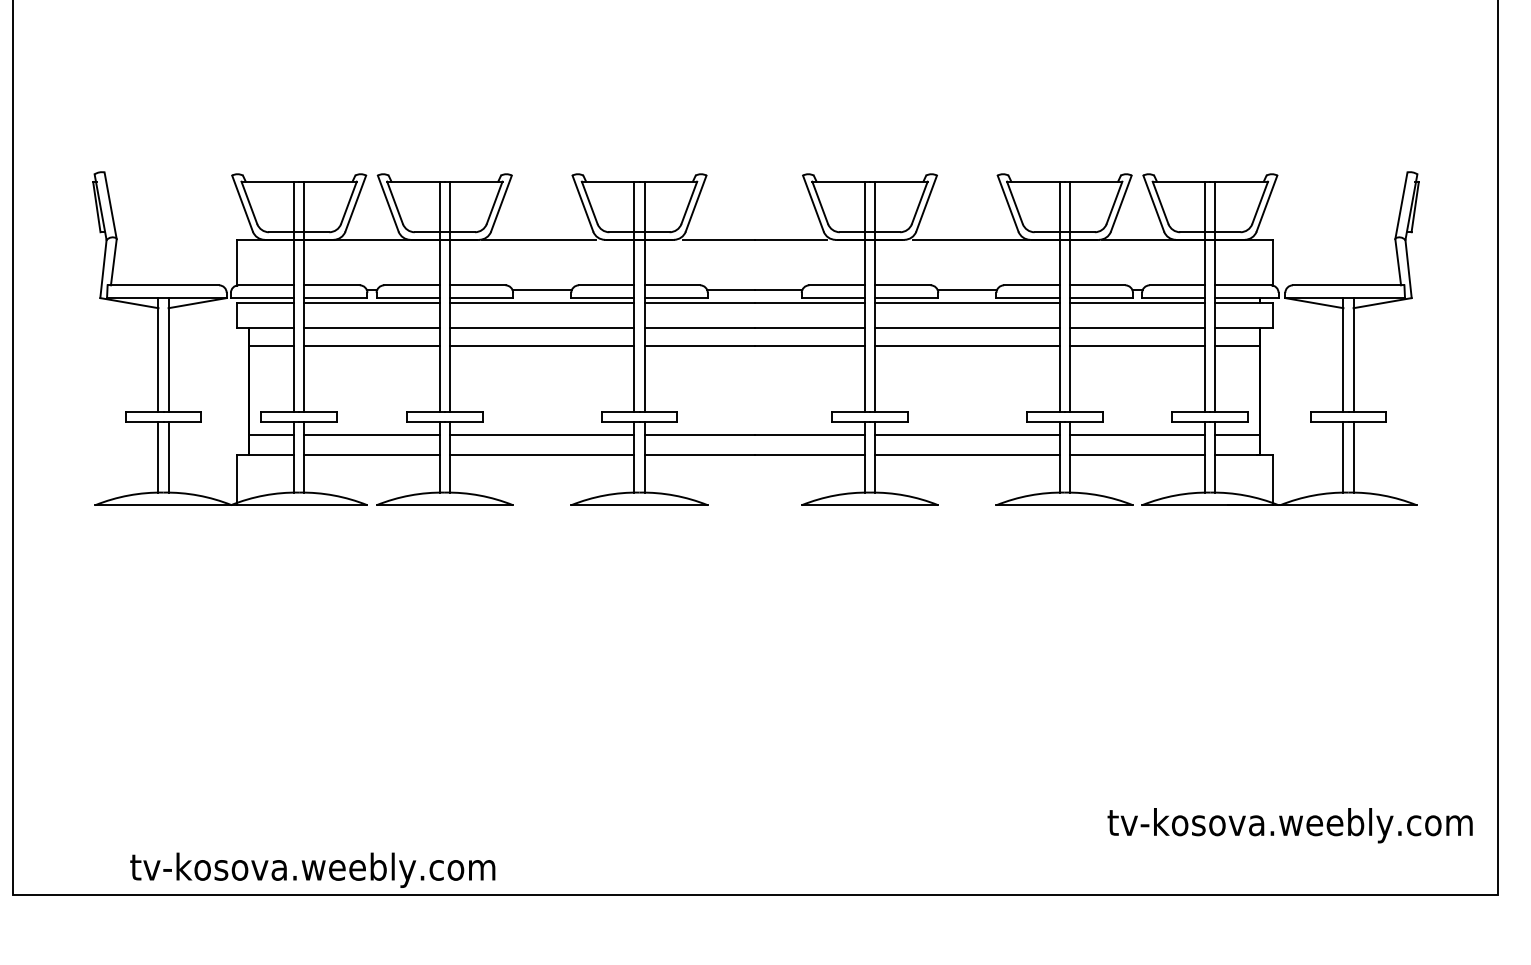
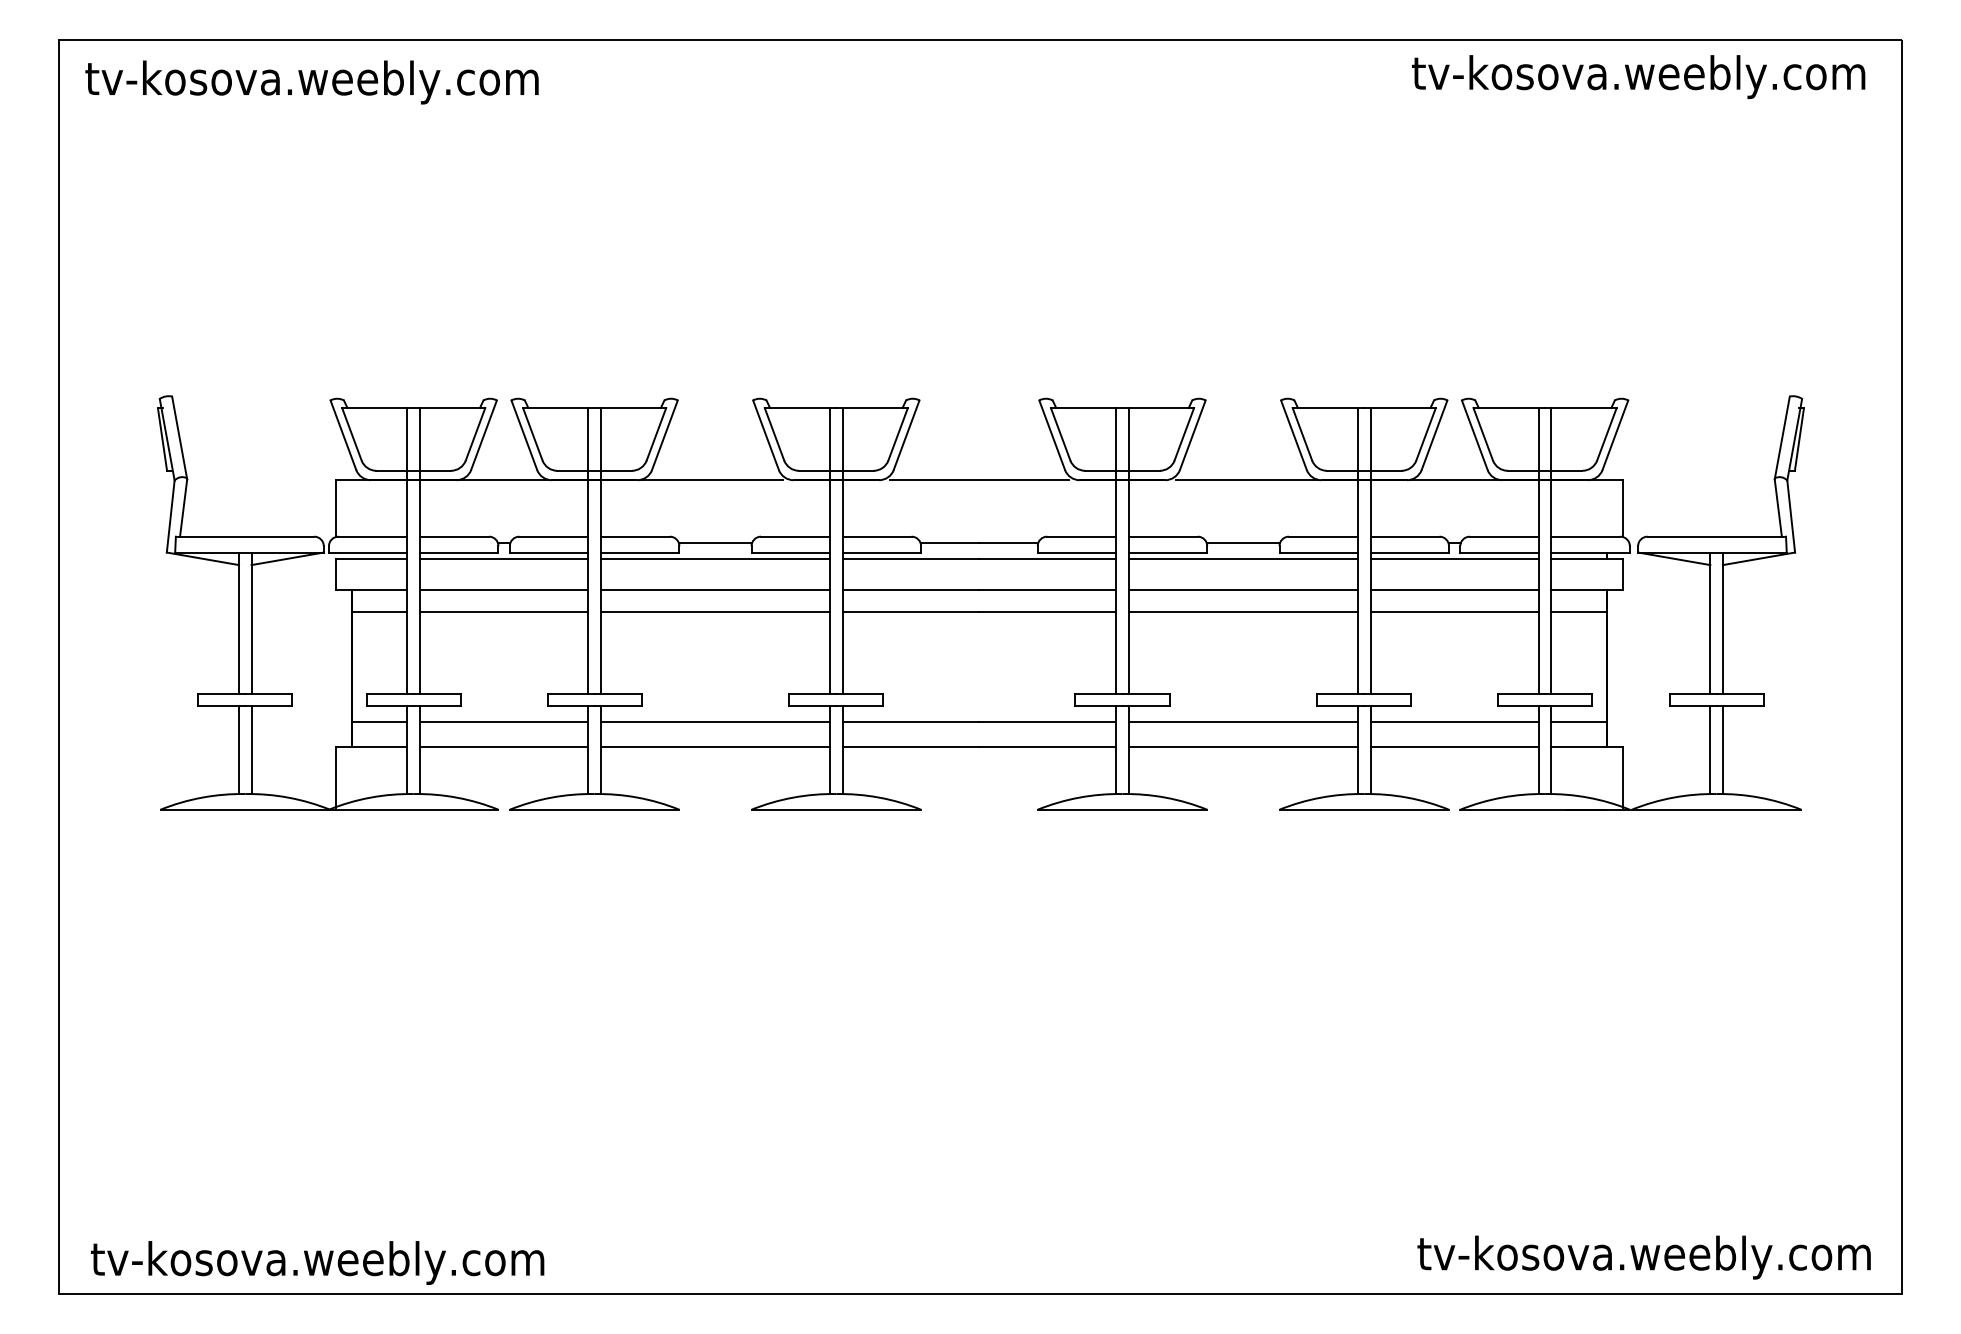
text: (1289, 825) -> (1643, 1257), moved
text: (312, 869) -> (317, 1262), moved

